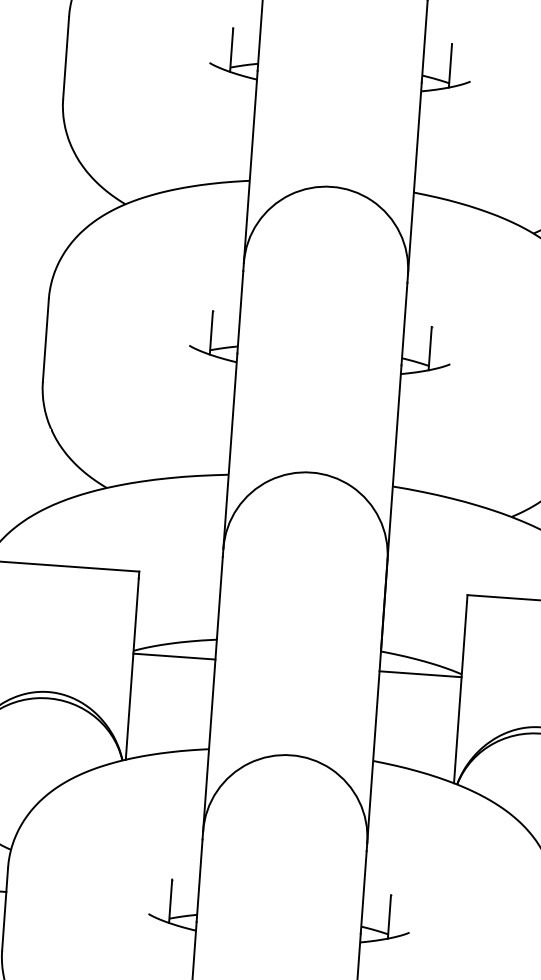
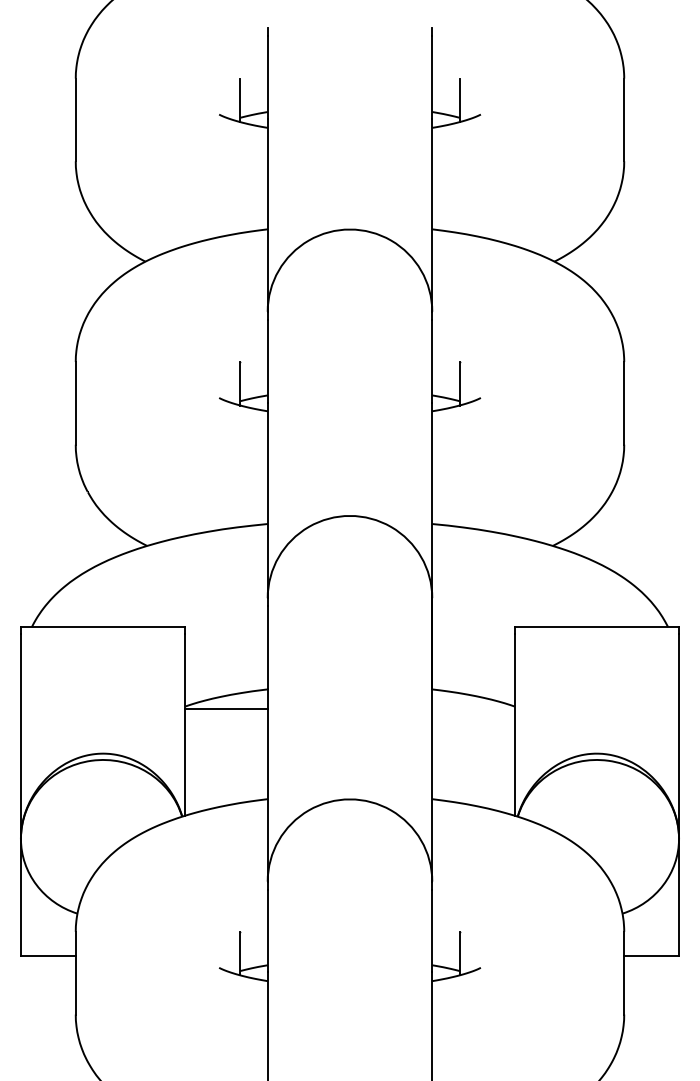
line: (420, 674) -> (473, 709), removed

